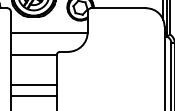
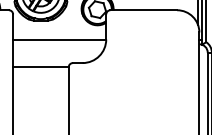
line: (33, 85) -> (40, 103), removed
line: (33, 95) -> (40, 116), removed

